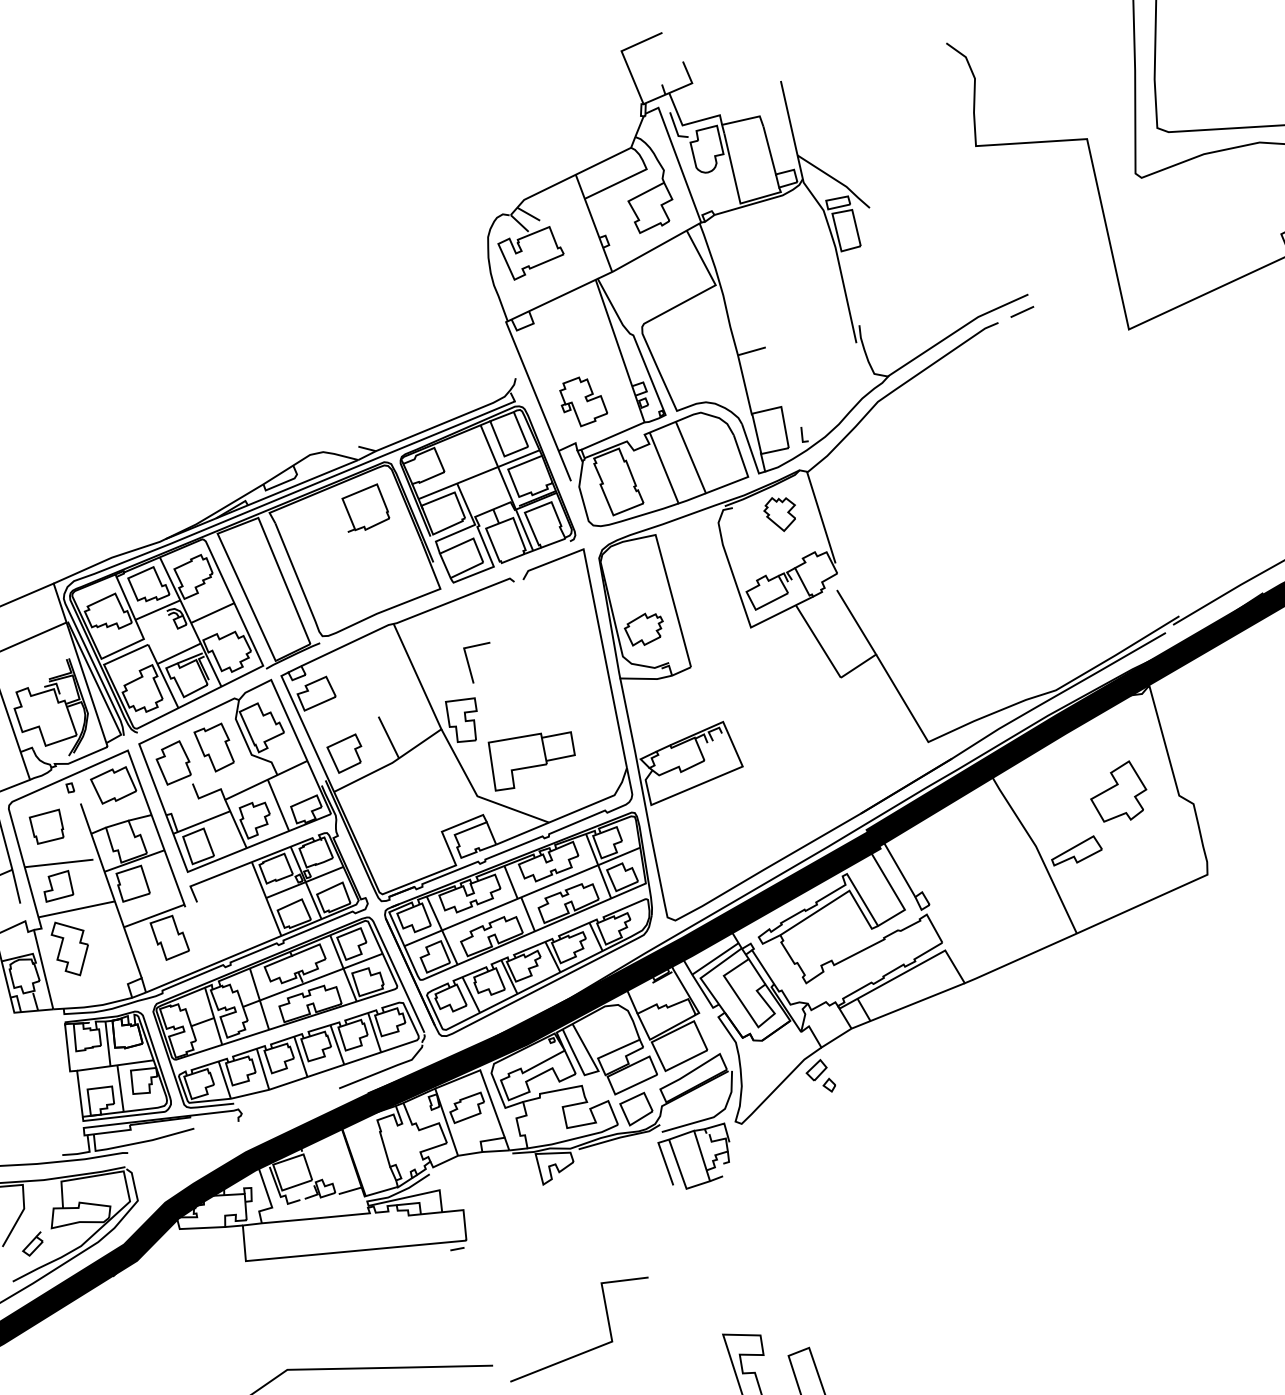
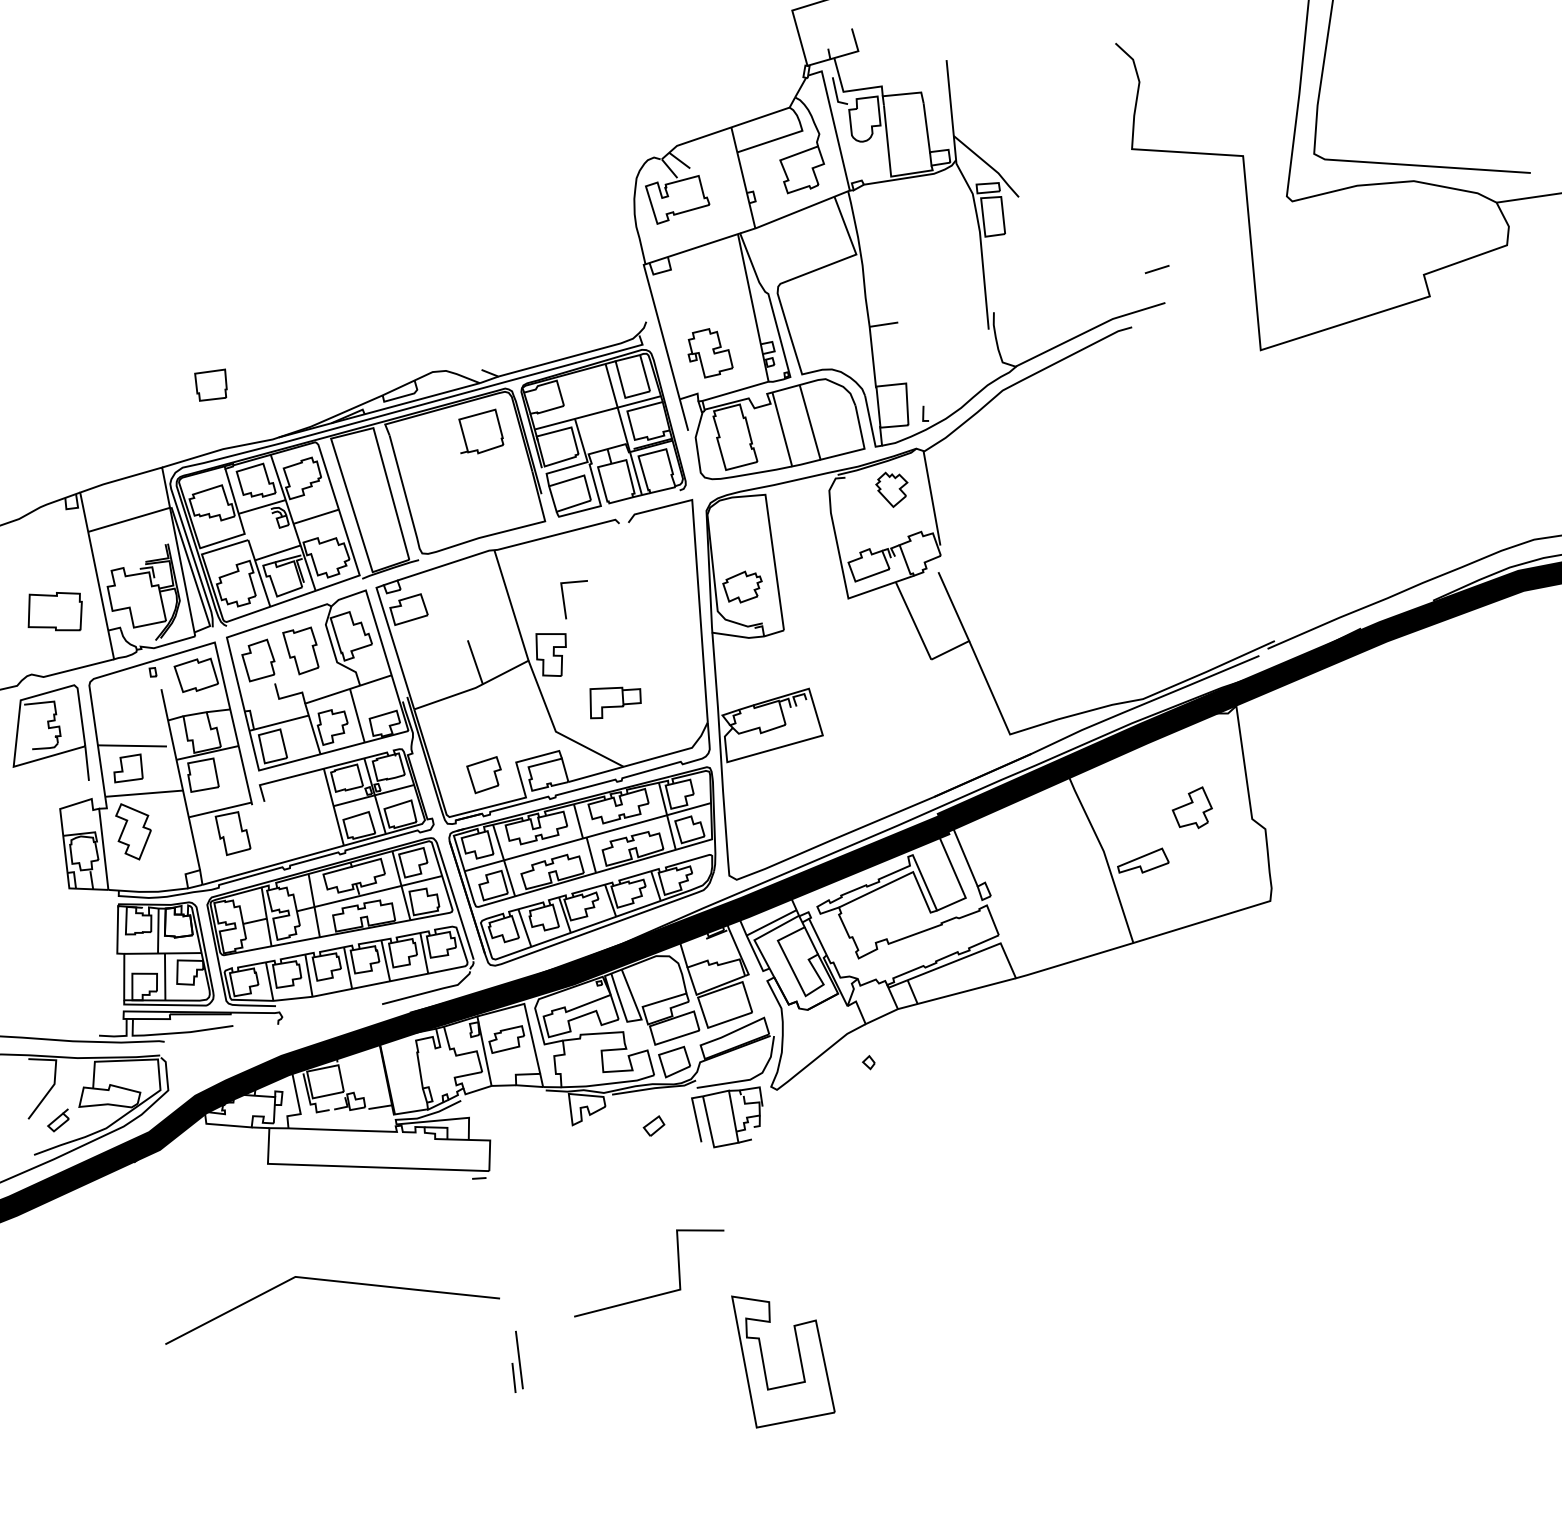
line: (1021, 312) -> (1156, 269), moved
part: (344, 754) -> (483, 775), moved
part: (532, 759) -> (615, 702), size x0.6
part: (1118, 791) -> (1192, 807), size x0.7
part: (46, 826) -> (210, 384), moved
part: (815, 1069) -> (653, 1125), moved
curve: (589, 1349) -> (656, 1294), moved

